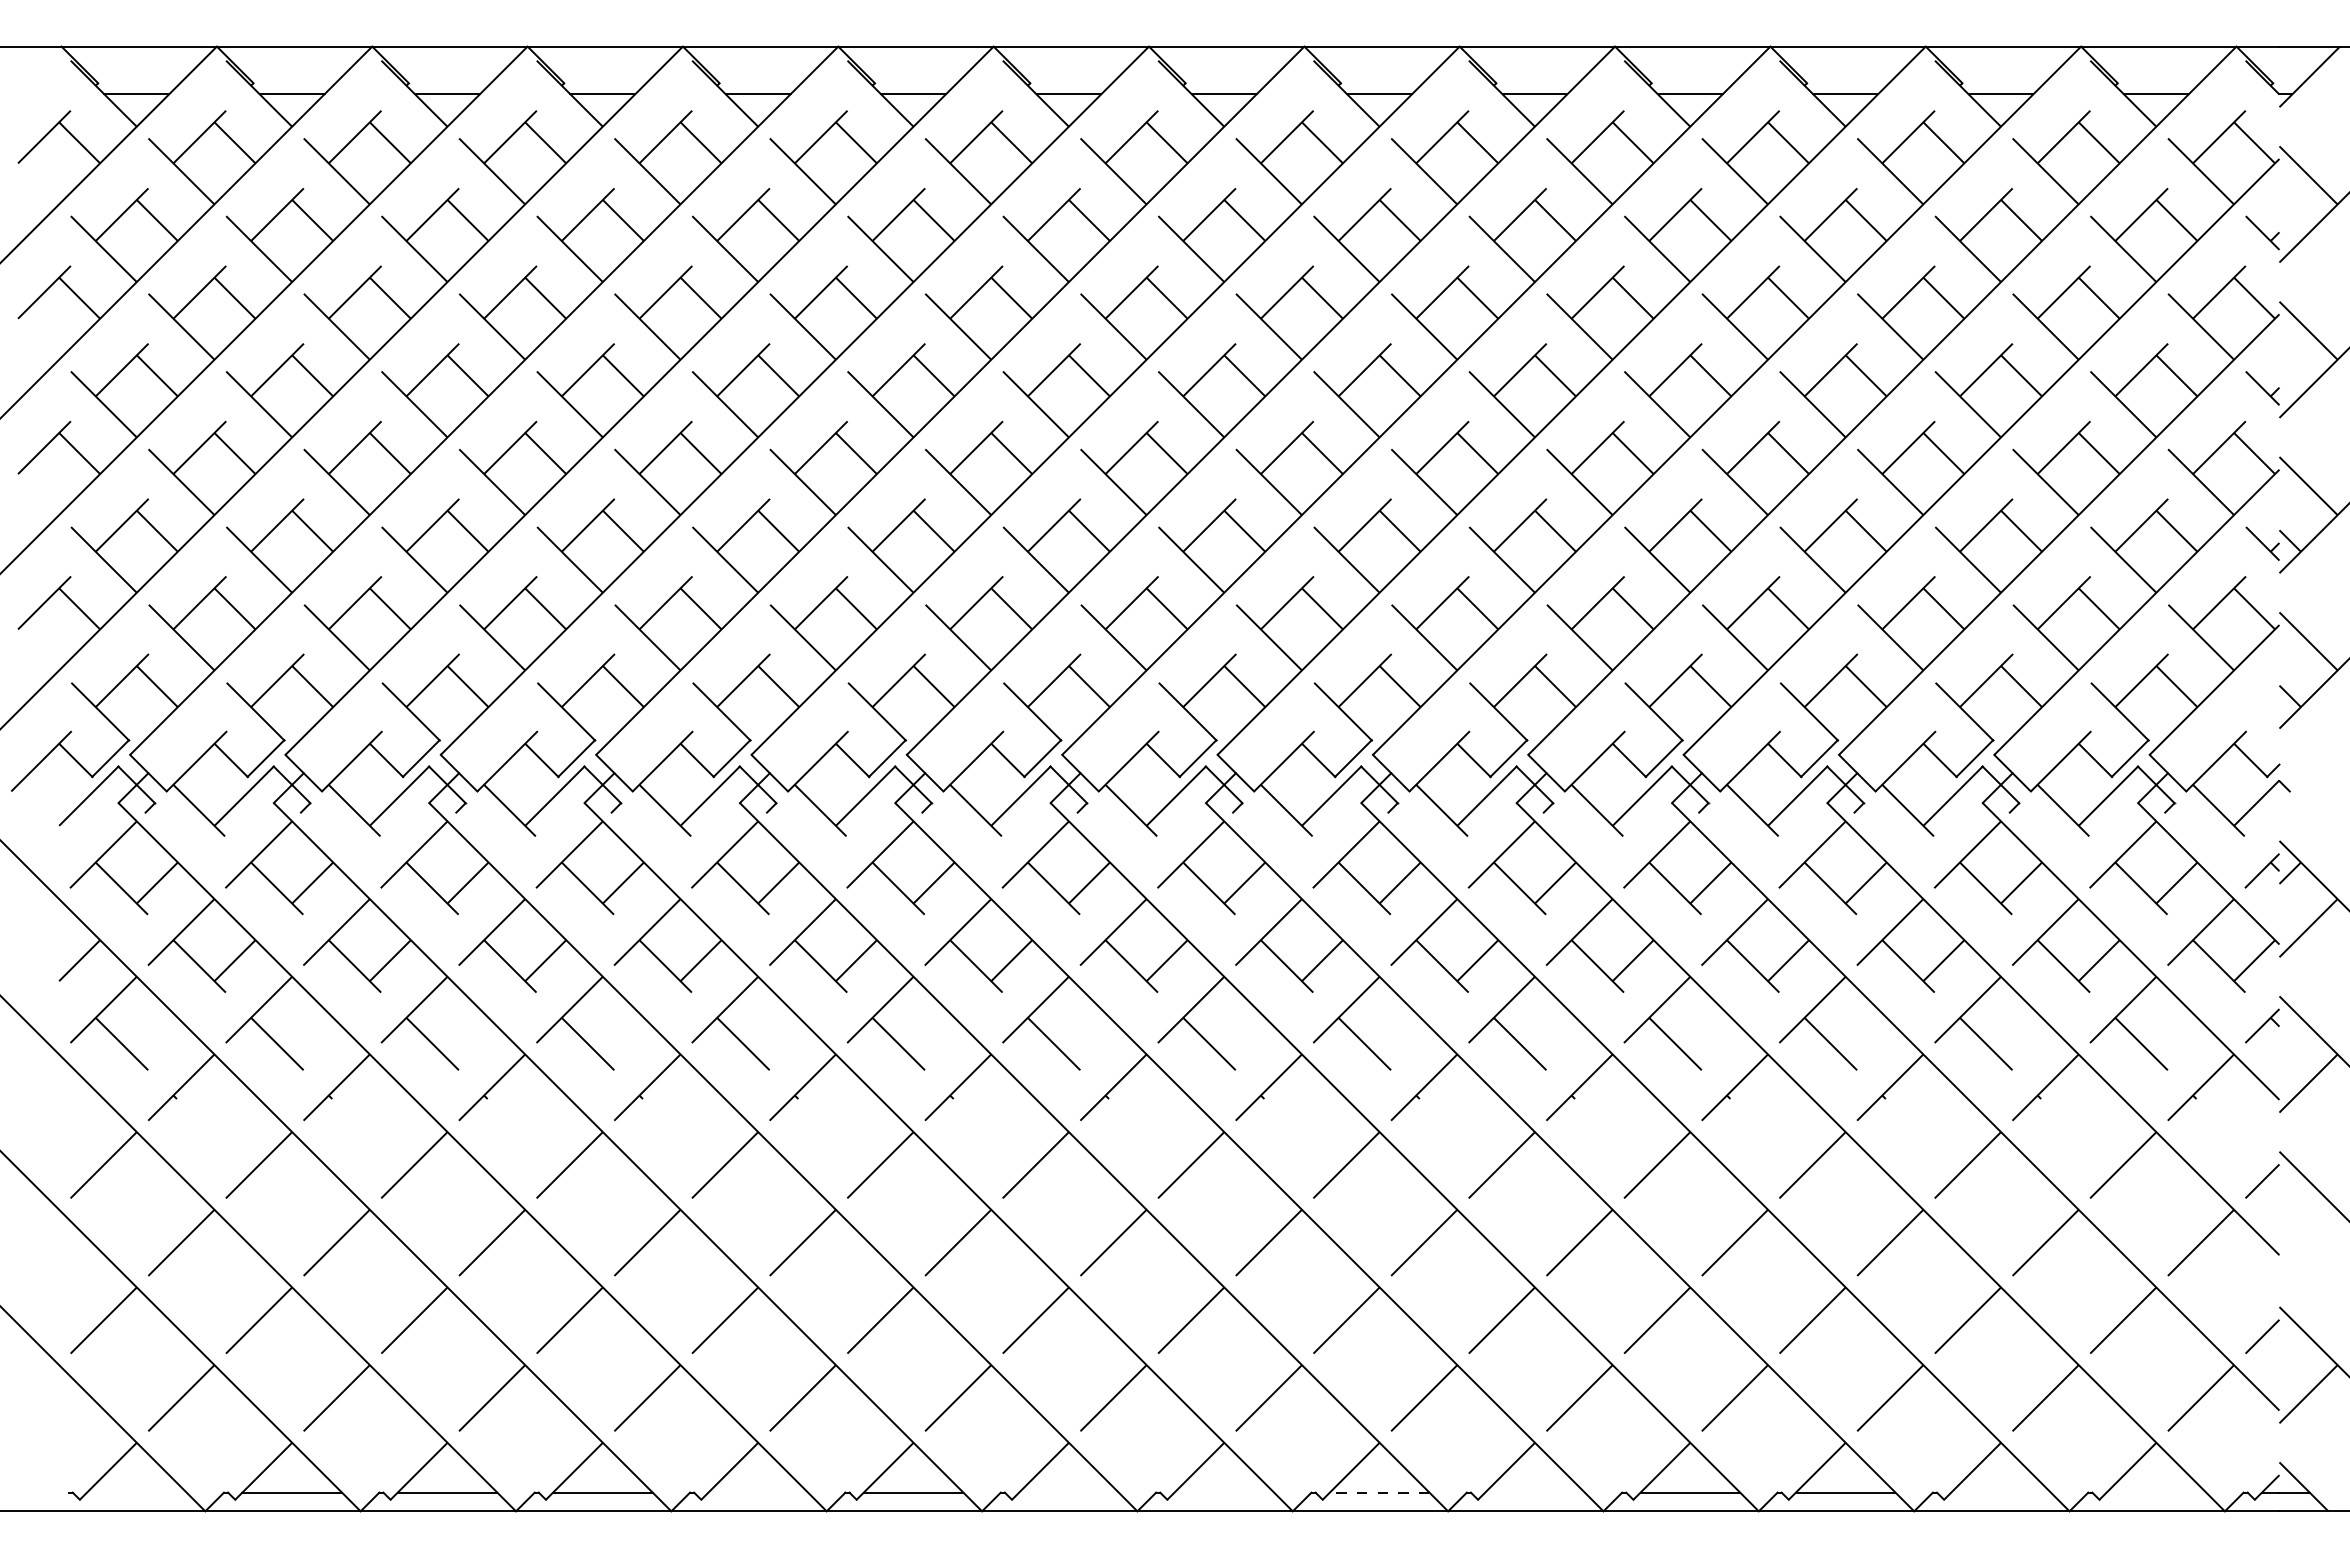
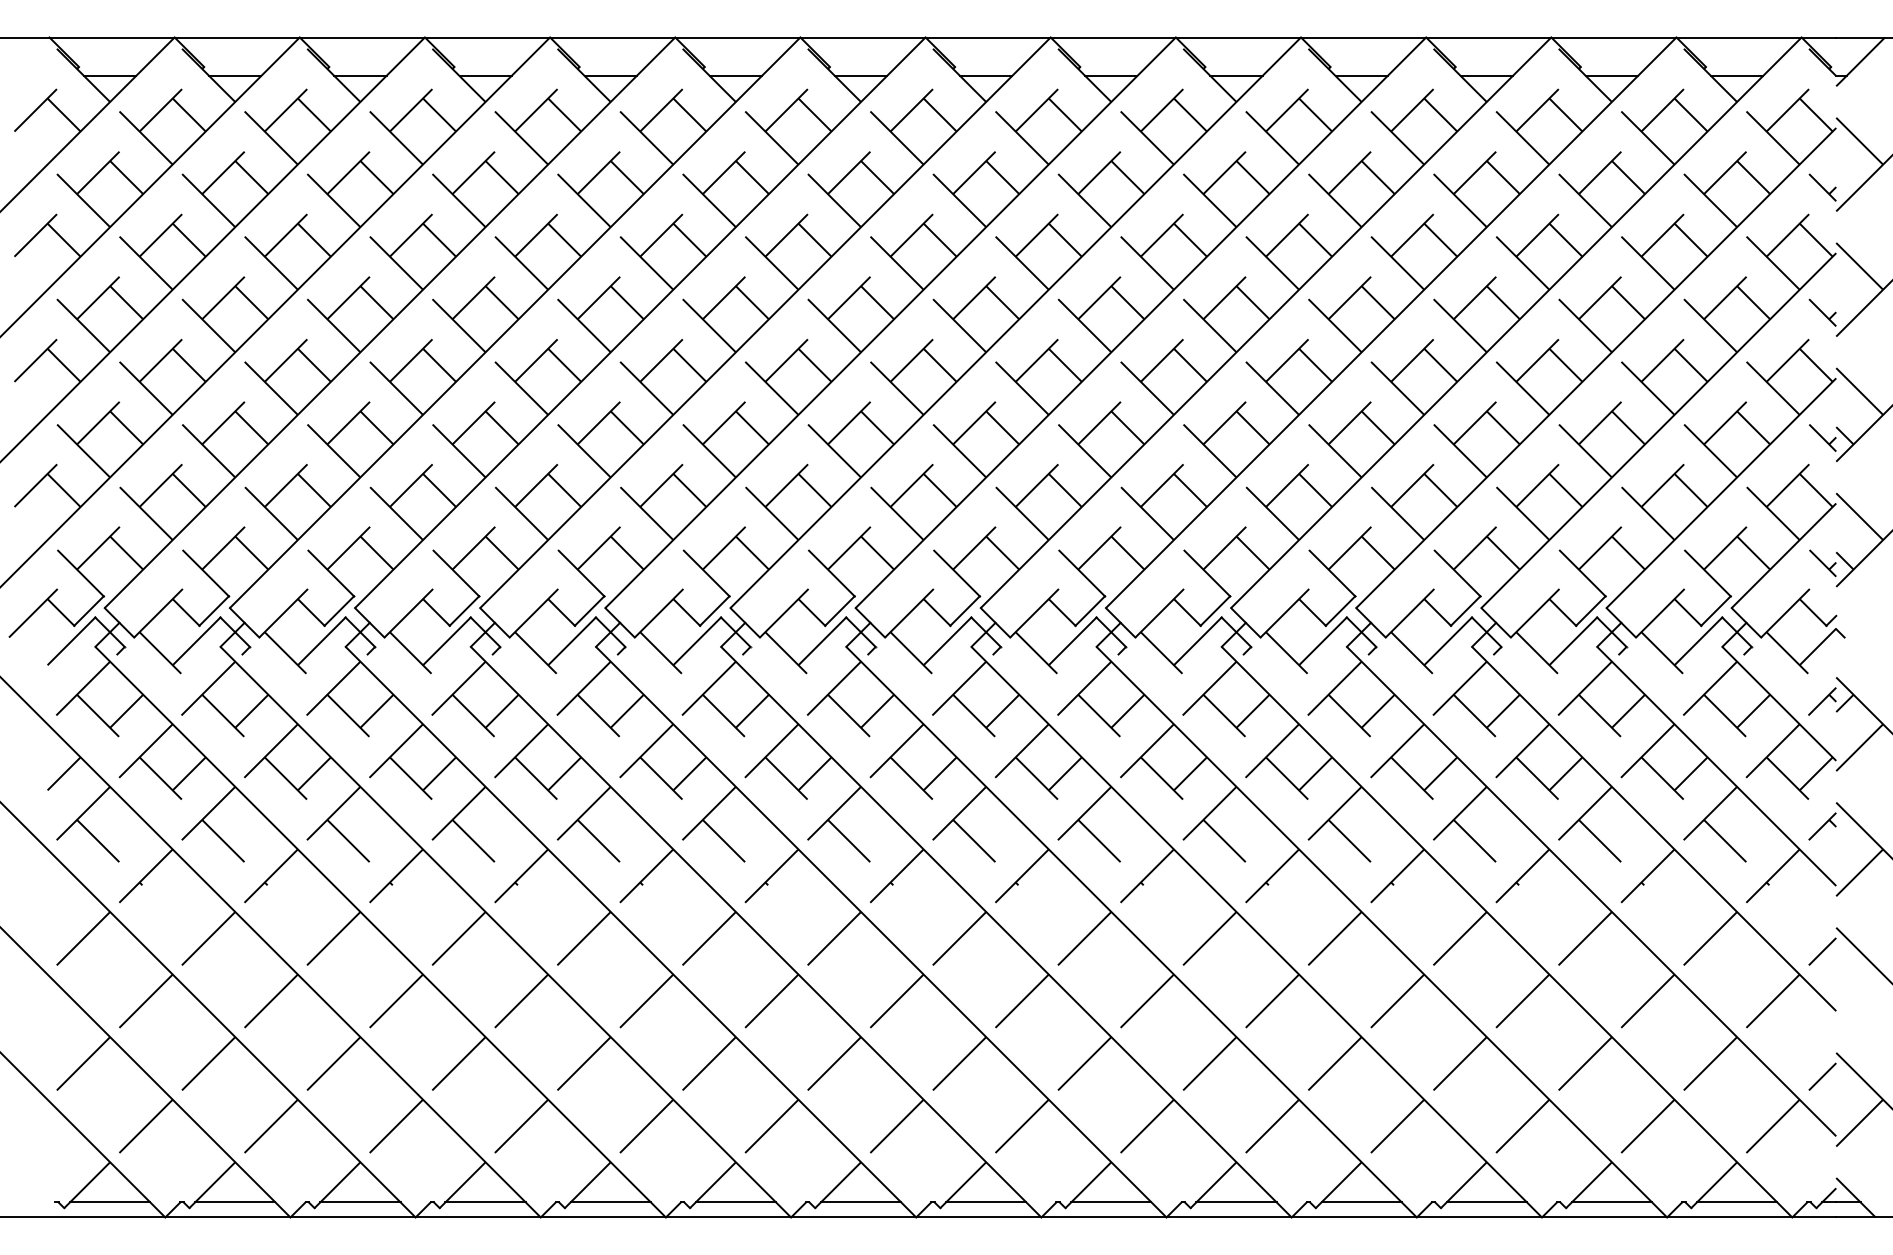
part: (2262, 699) -> (1822, 563), added
line: (136, 1492) -> (109, 1202), added
line: (757, 1492) -> (610, 1202), added
line: (1068, 1492) -> (860, 1202), added
line: (1224, 1492) -> (986, 1202), added
line: (1379, 1492) -> (1111, 1202), dashed -> solid
line: (1534, 1492) -> (1236, 1202), added
line: (2000, 1492) -> (1611, 1202), added
line: (2156, 1492) -> (1737, 1202), added

